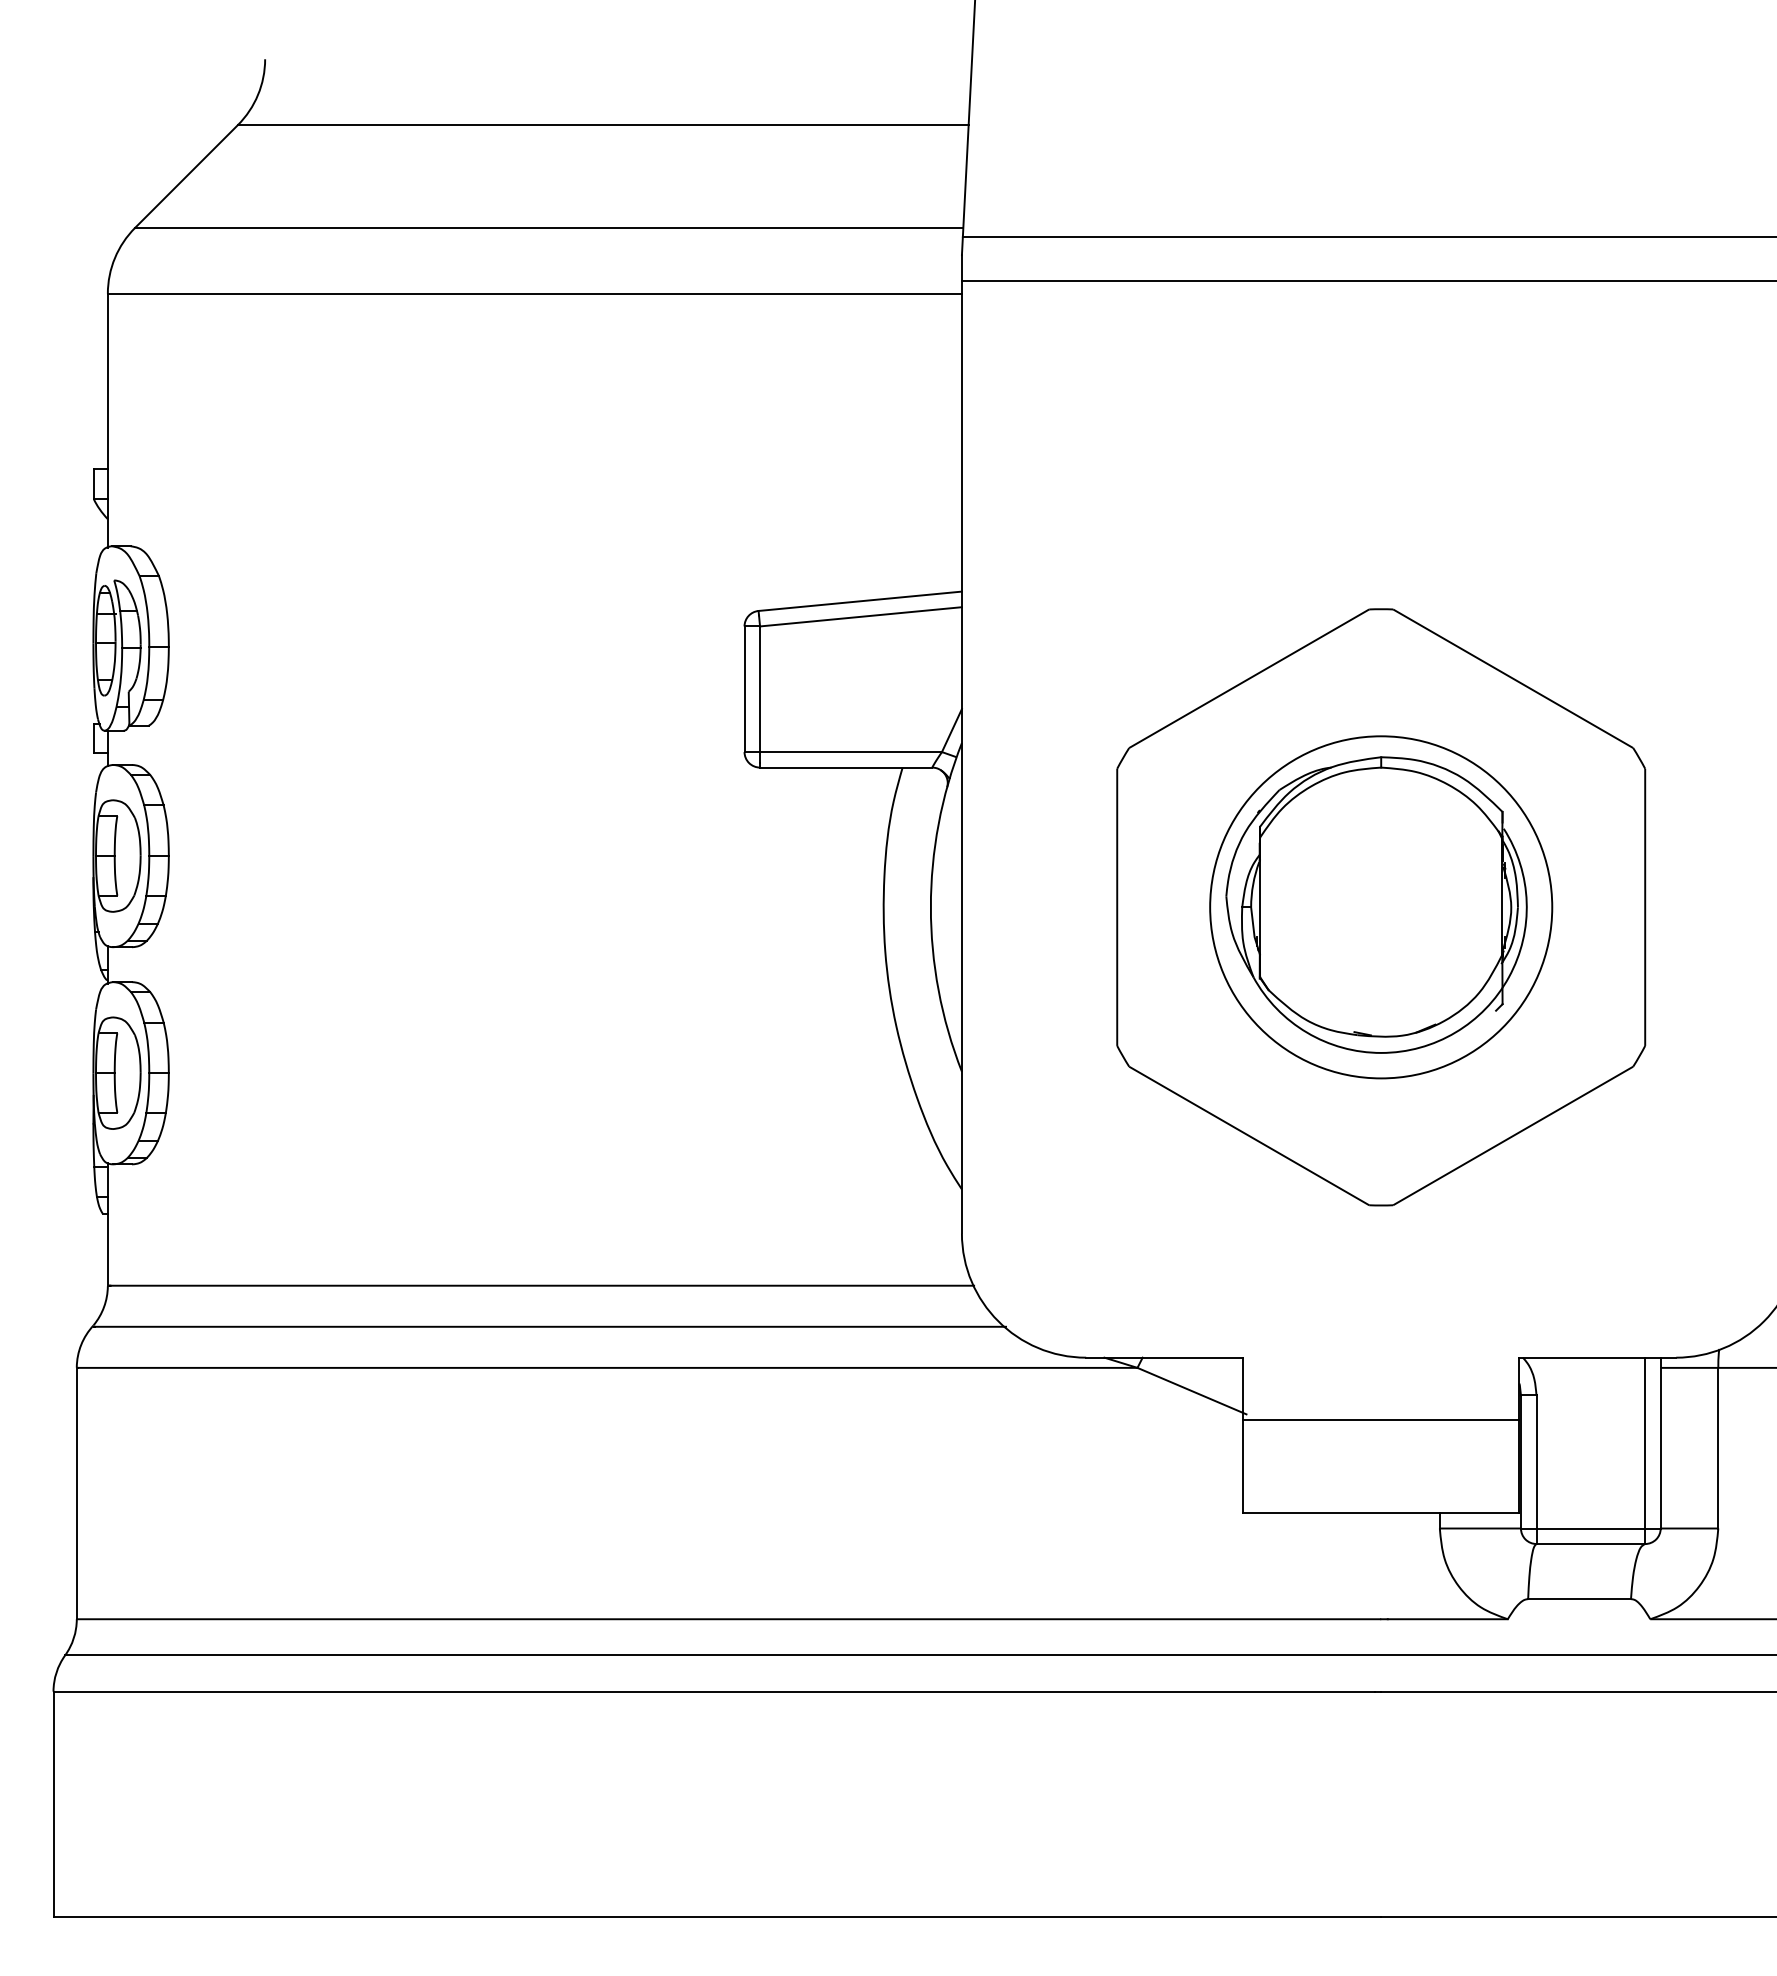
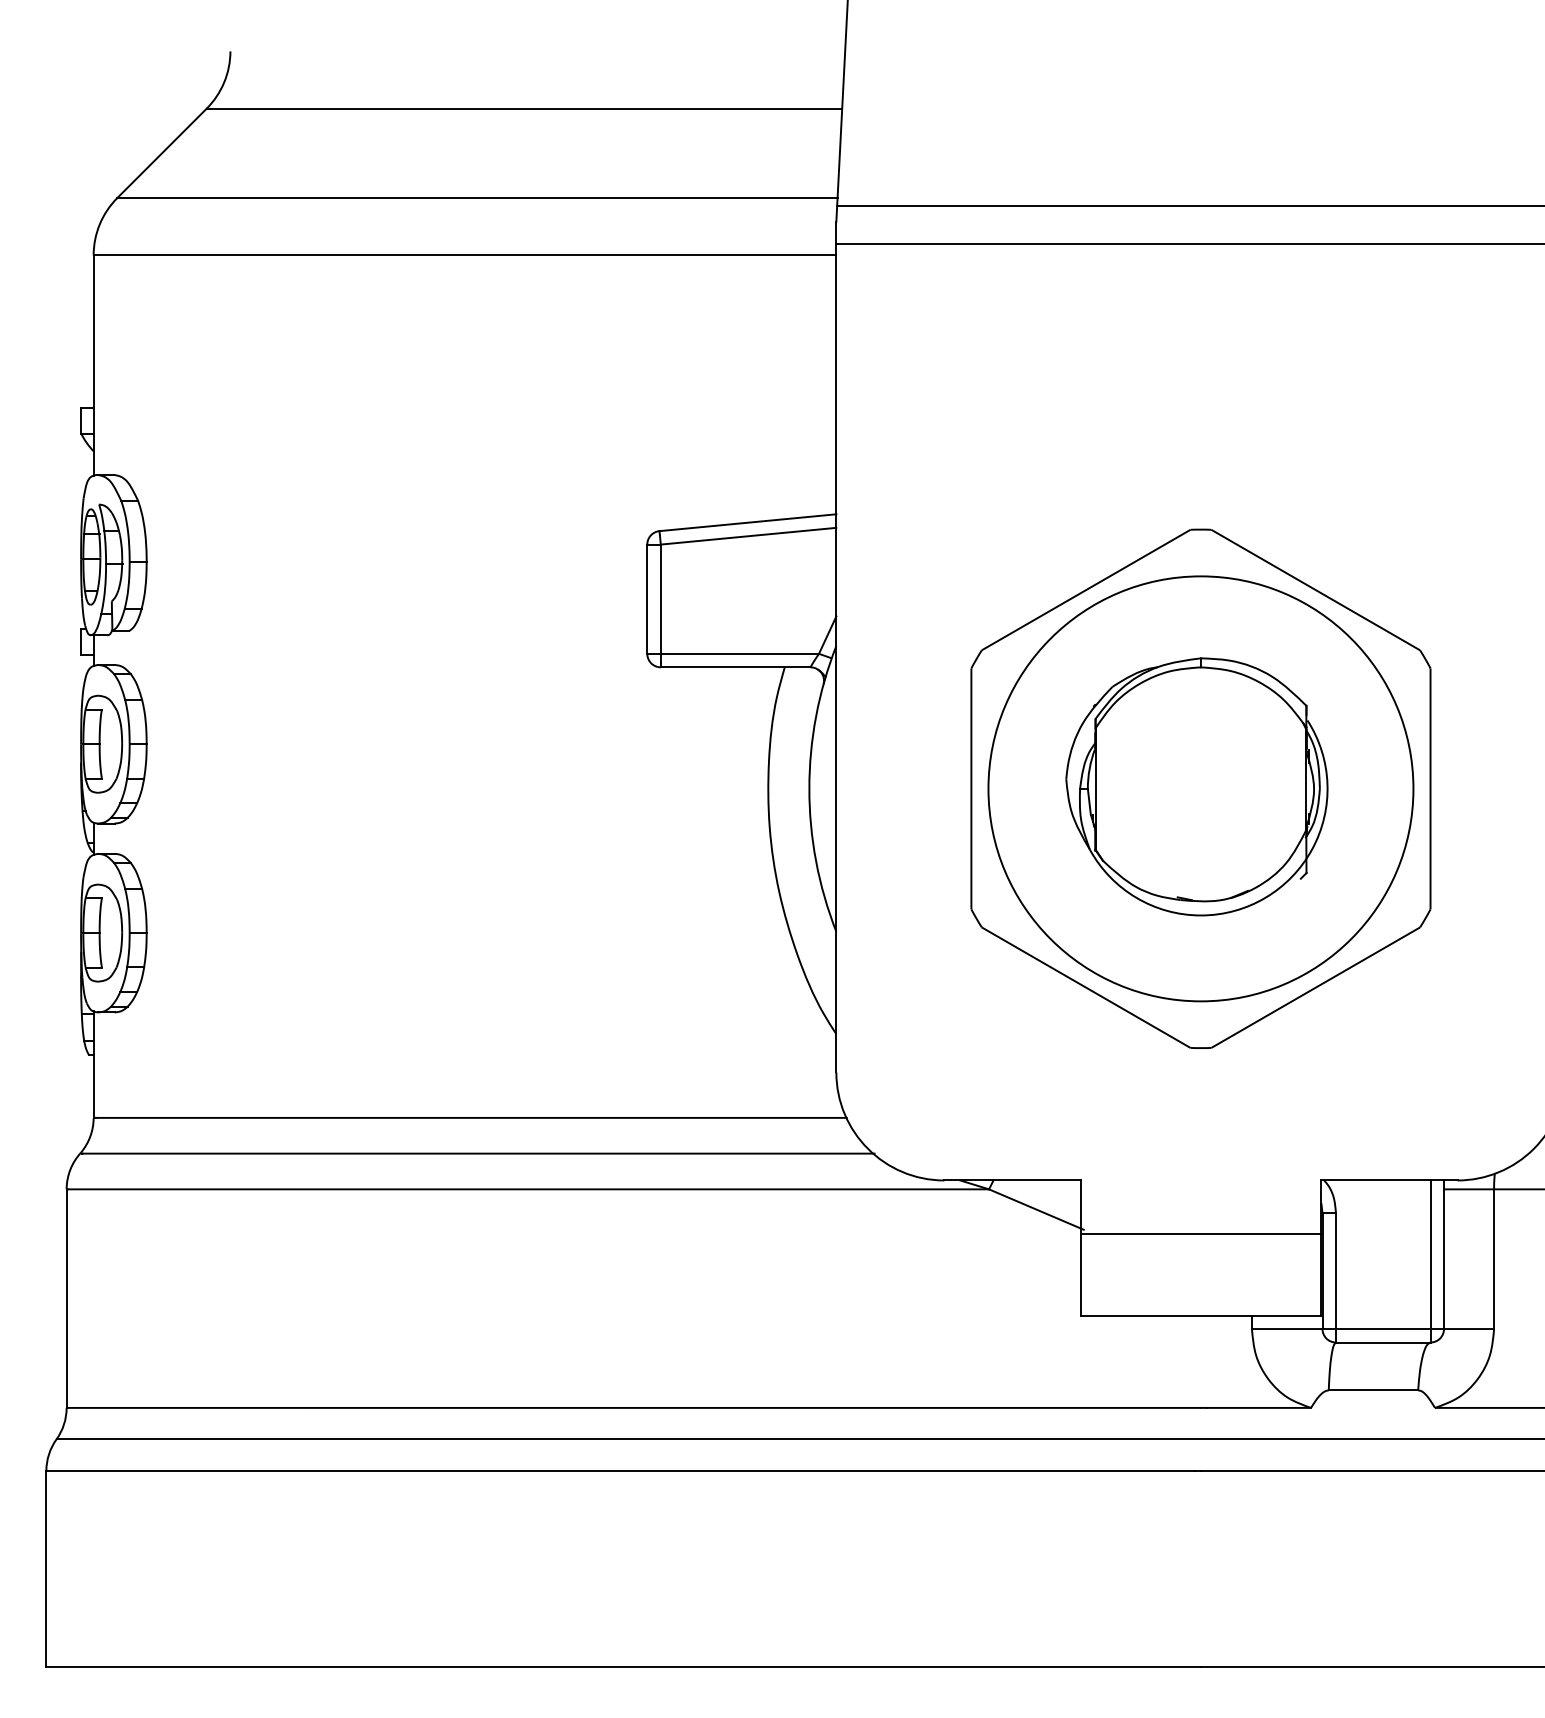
circle: (1380, 907) -> (1200, 788), size x1.43

